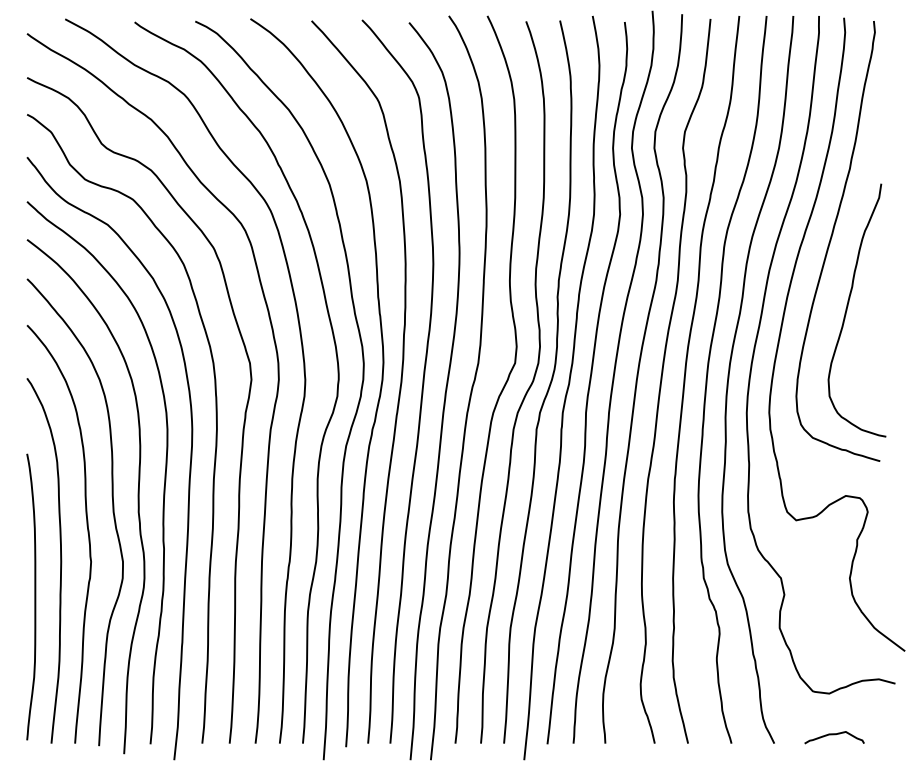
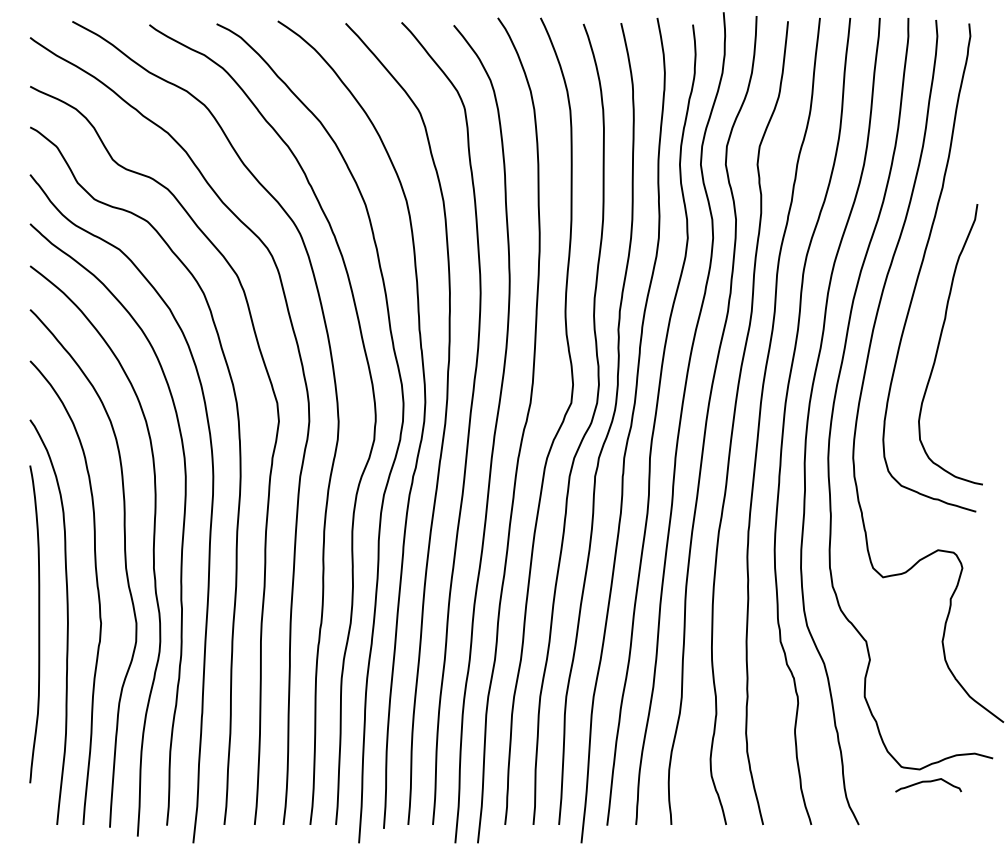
curve: (34, 597) -> (38, 624), moved
curve: (834, 735) -> (928, 782), moved

